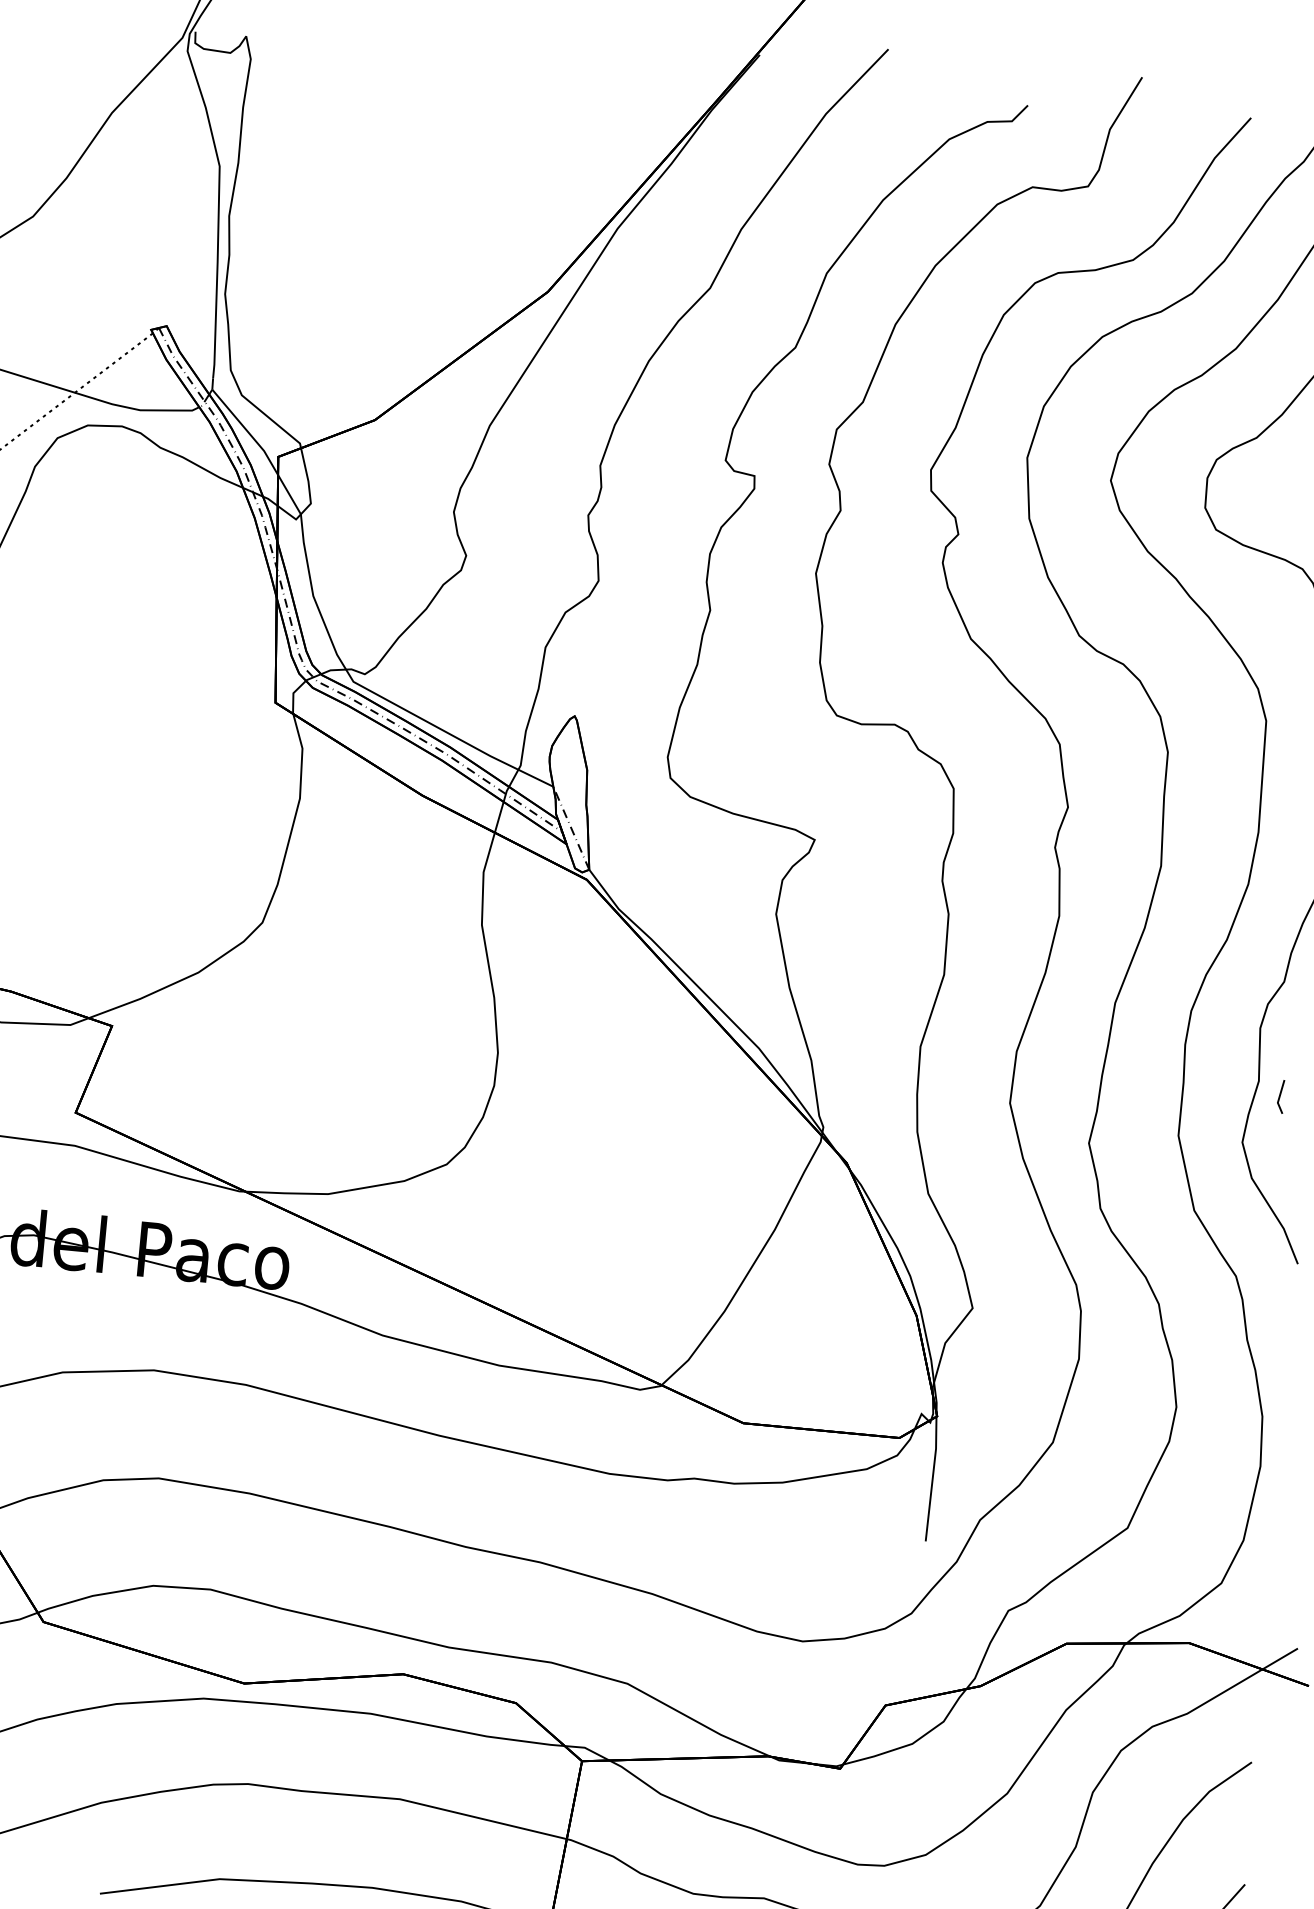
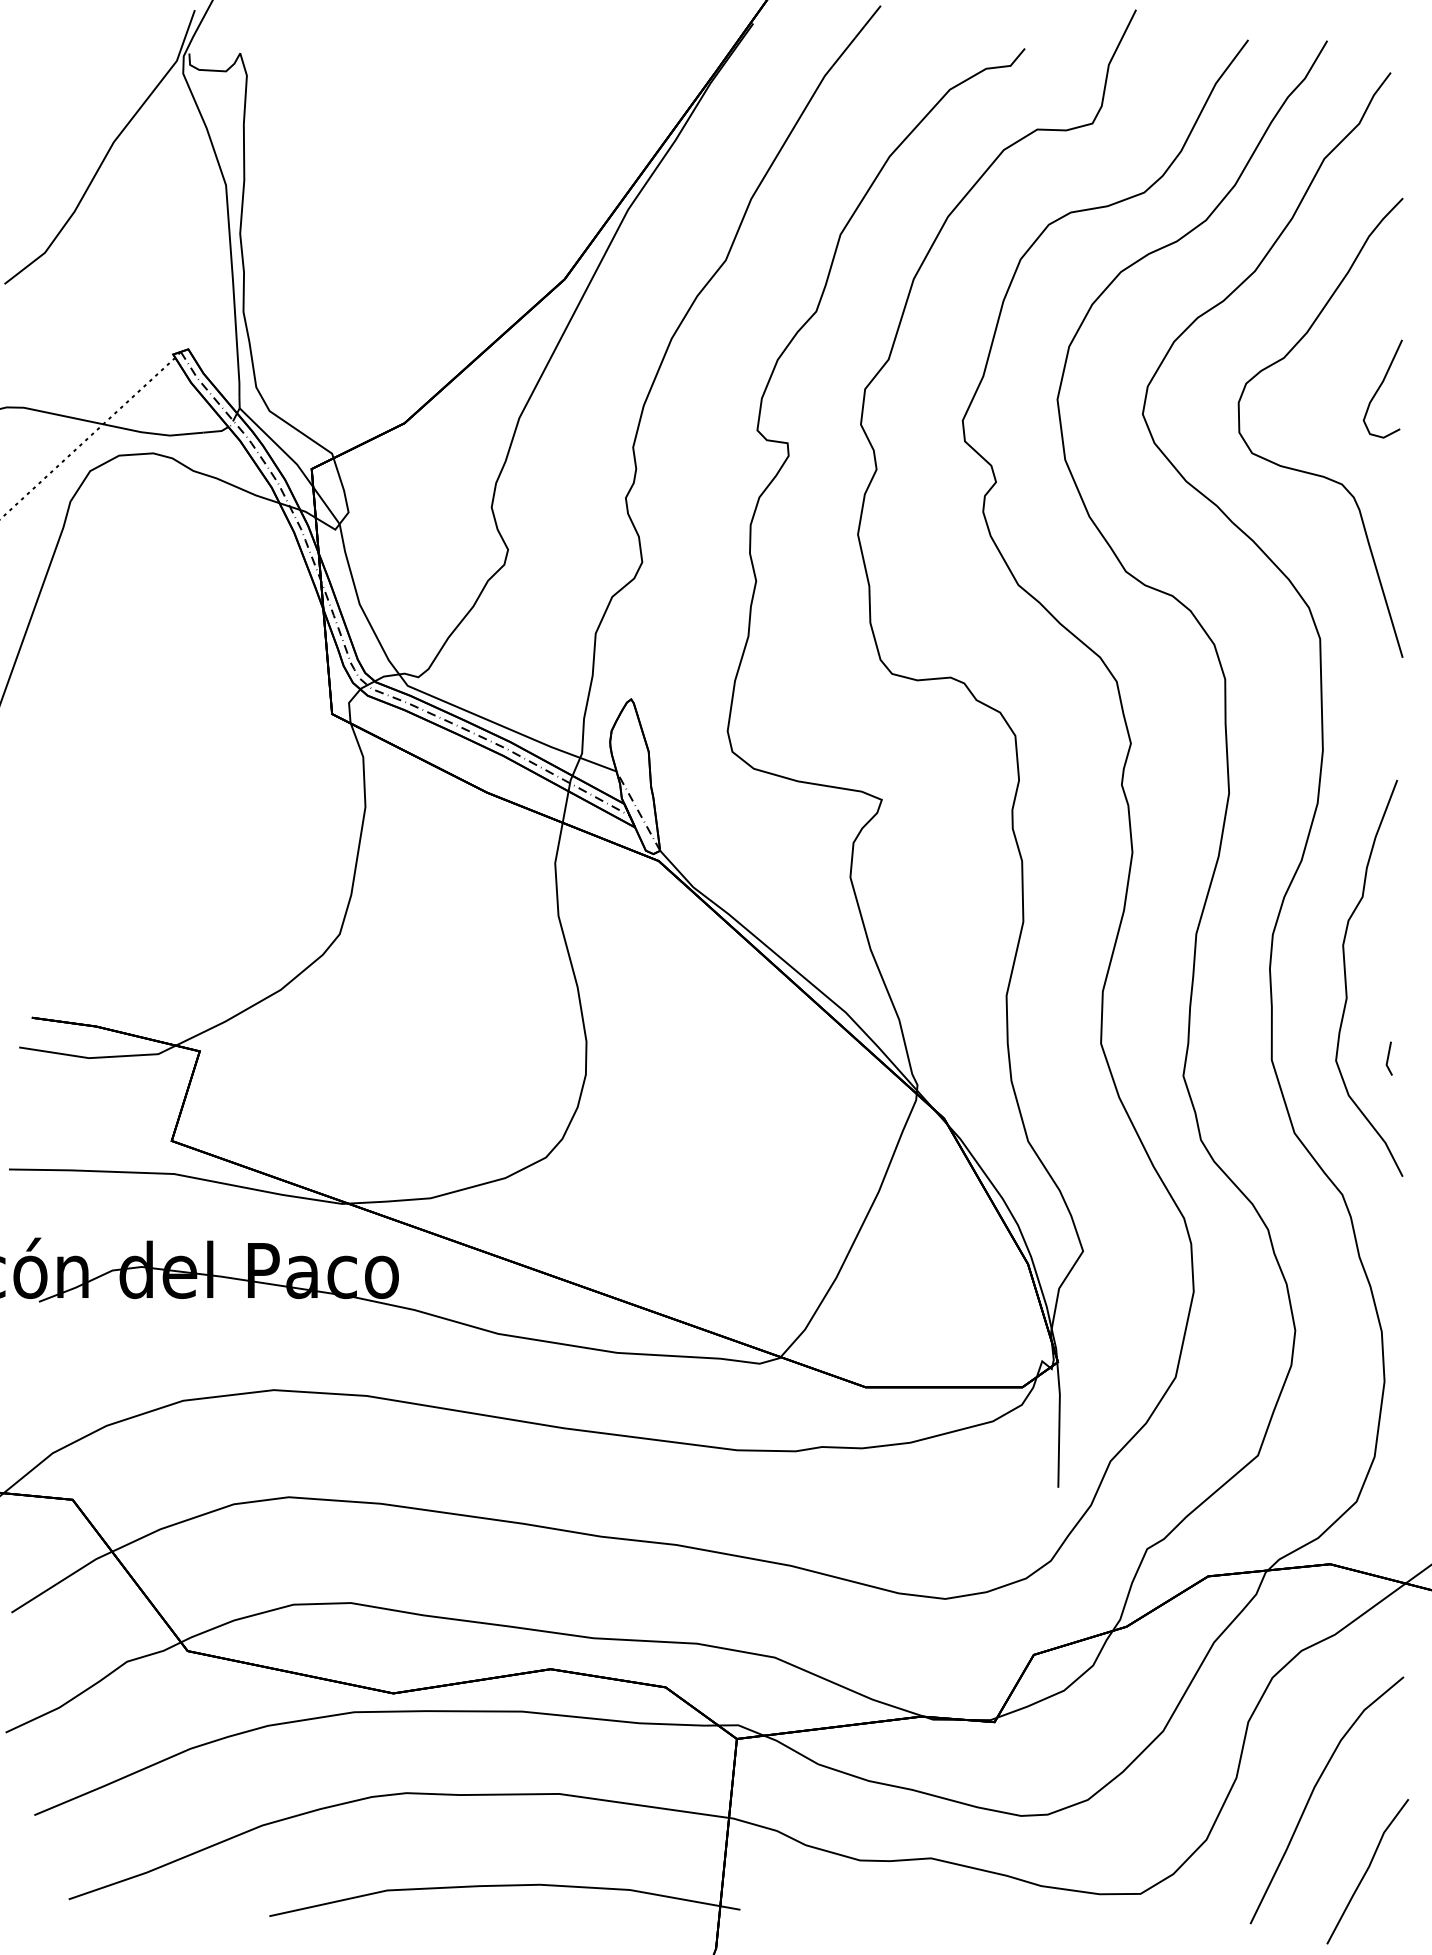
line: (1280, 1096) -> (1388, 1058), moved

